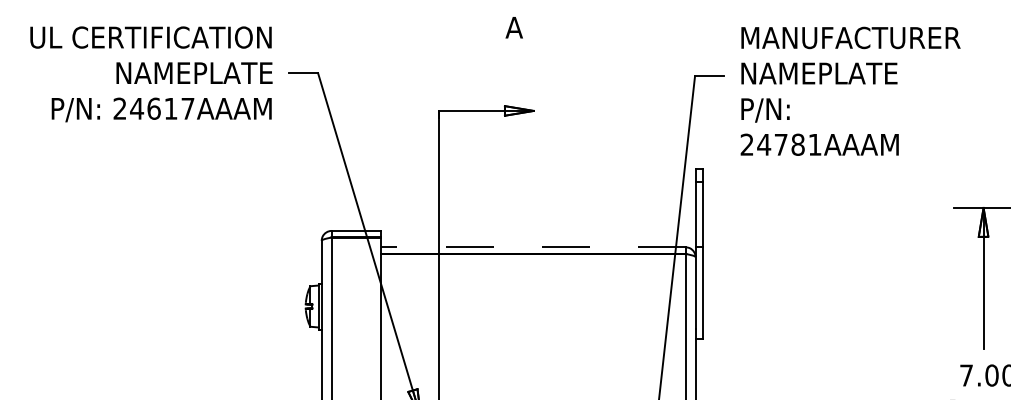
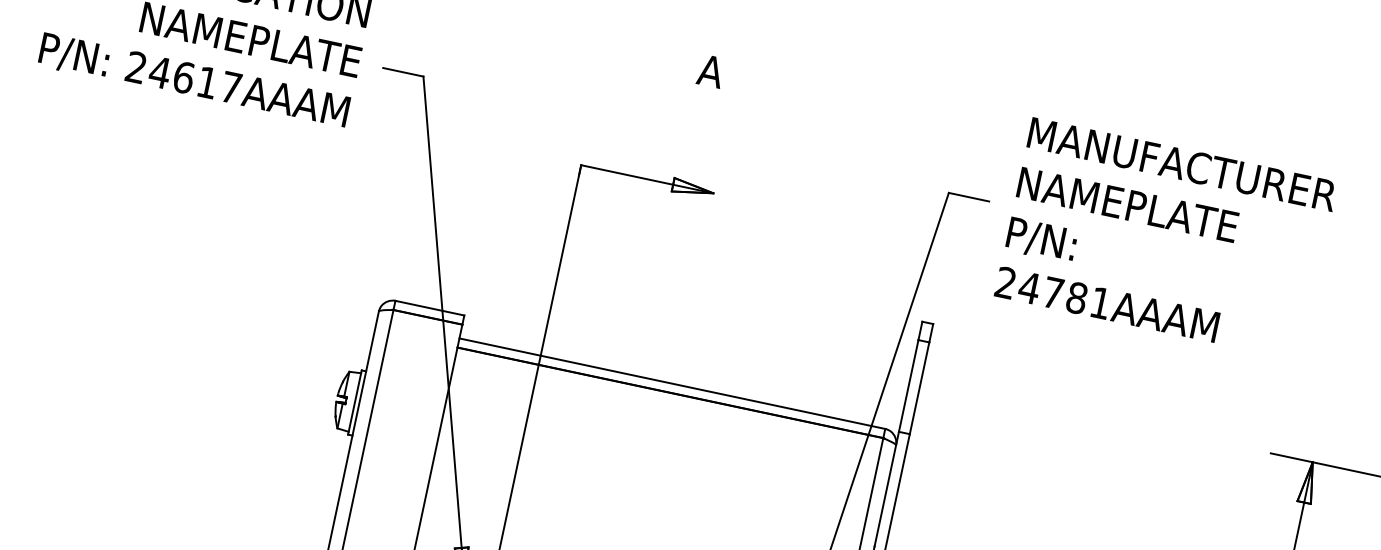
text: (850, 90) -> (1166, 237), moved
line: (532, 247) -> (671, 383), dashed -> solid

